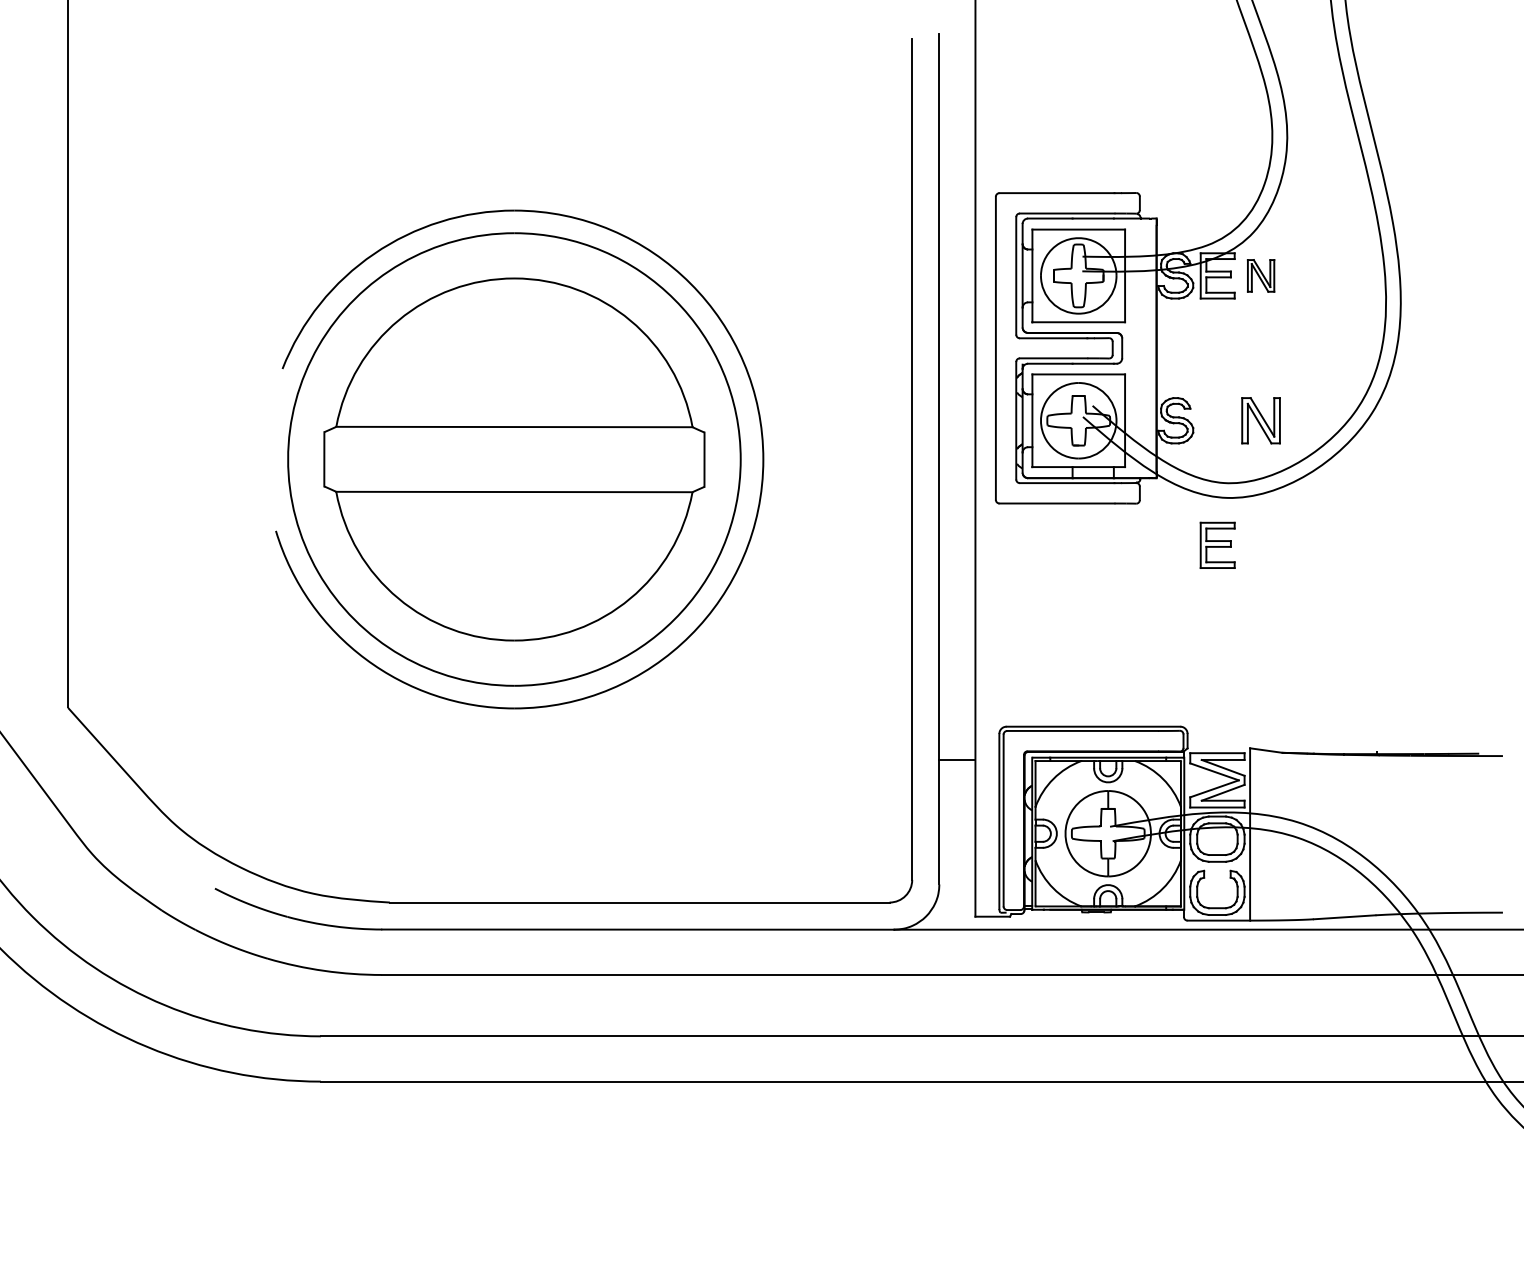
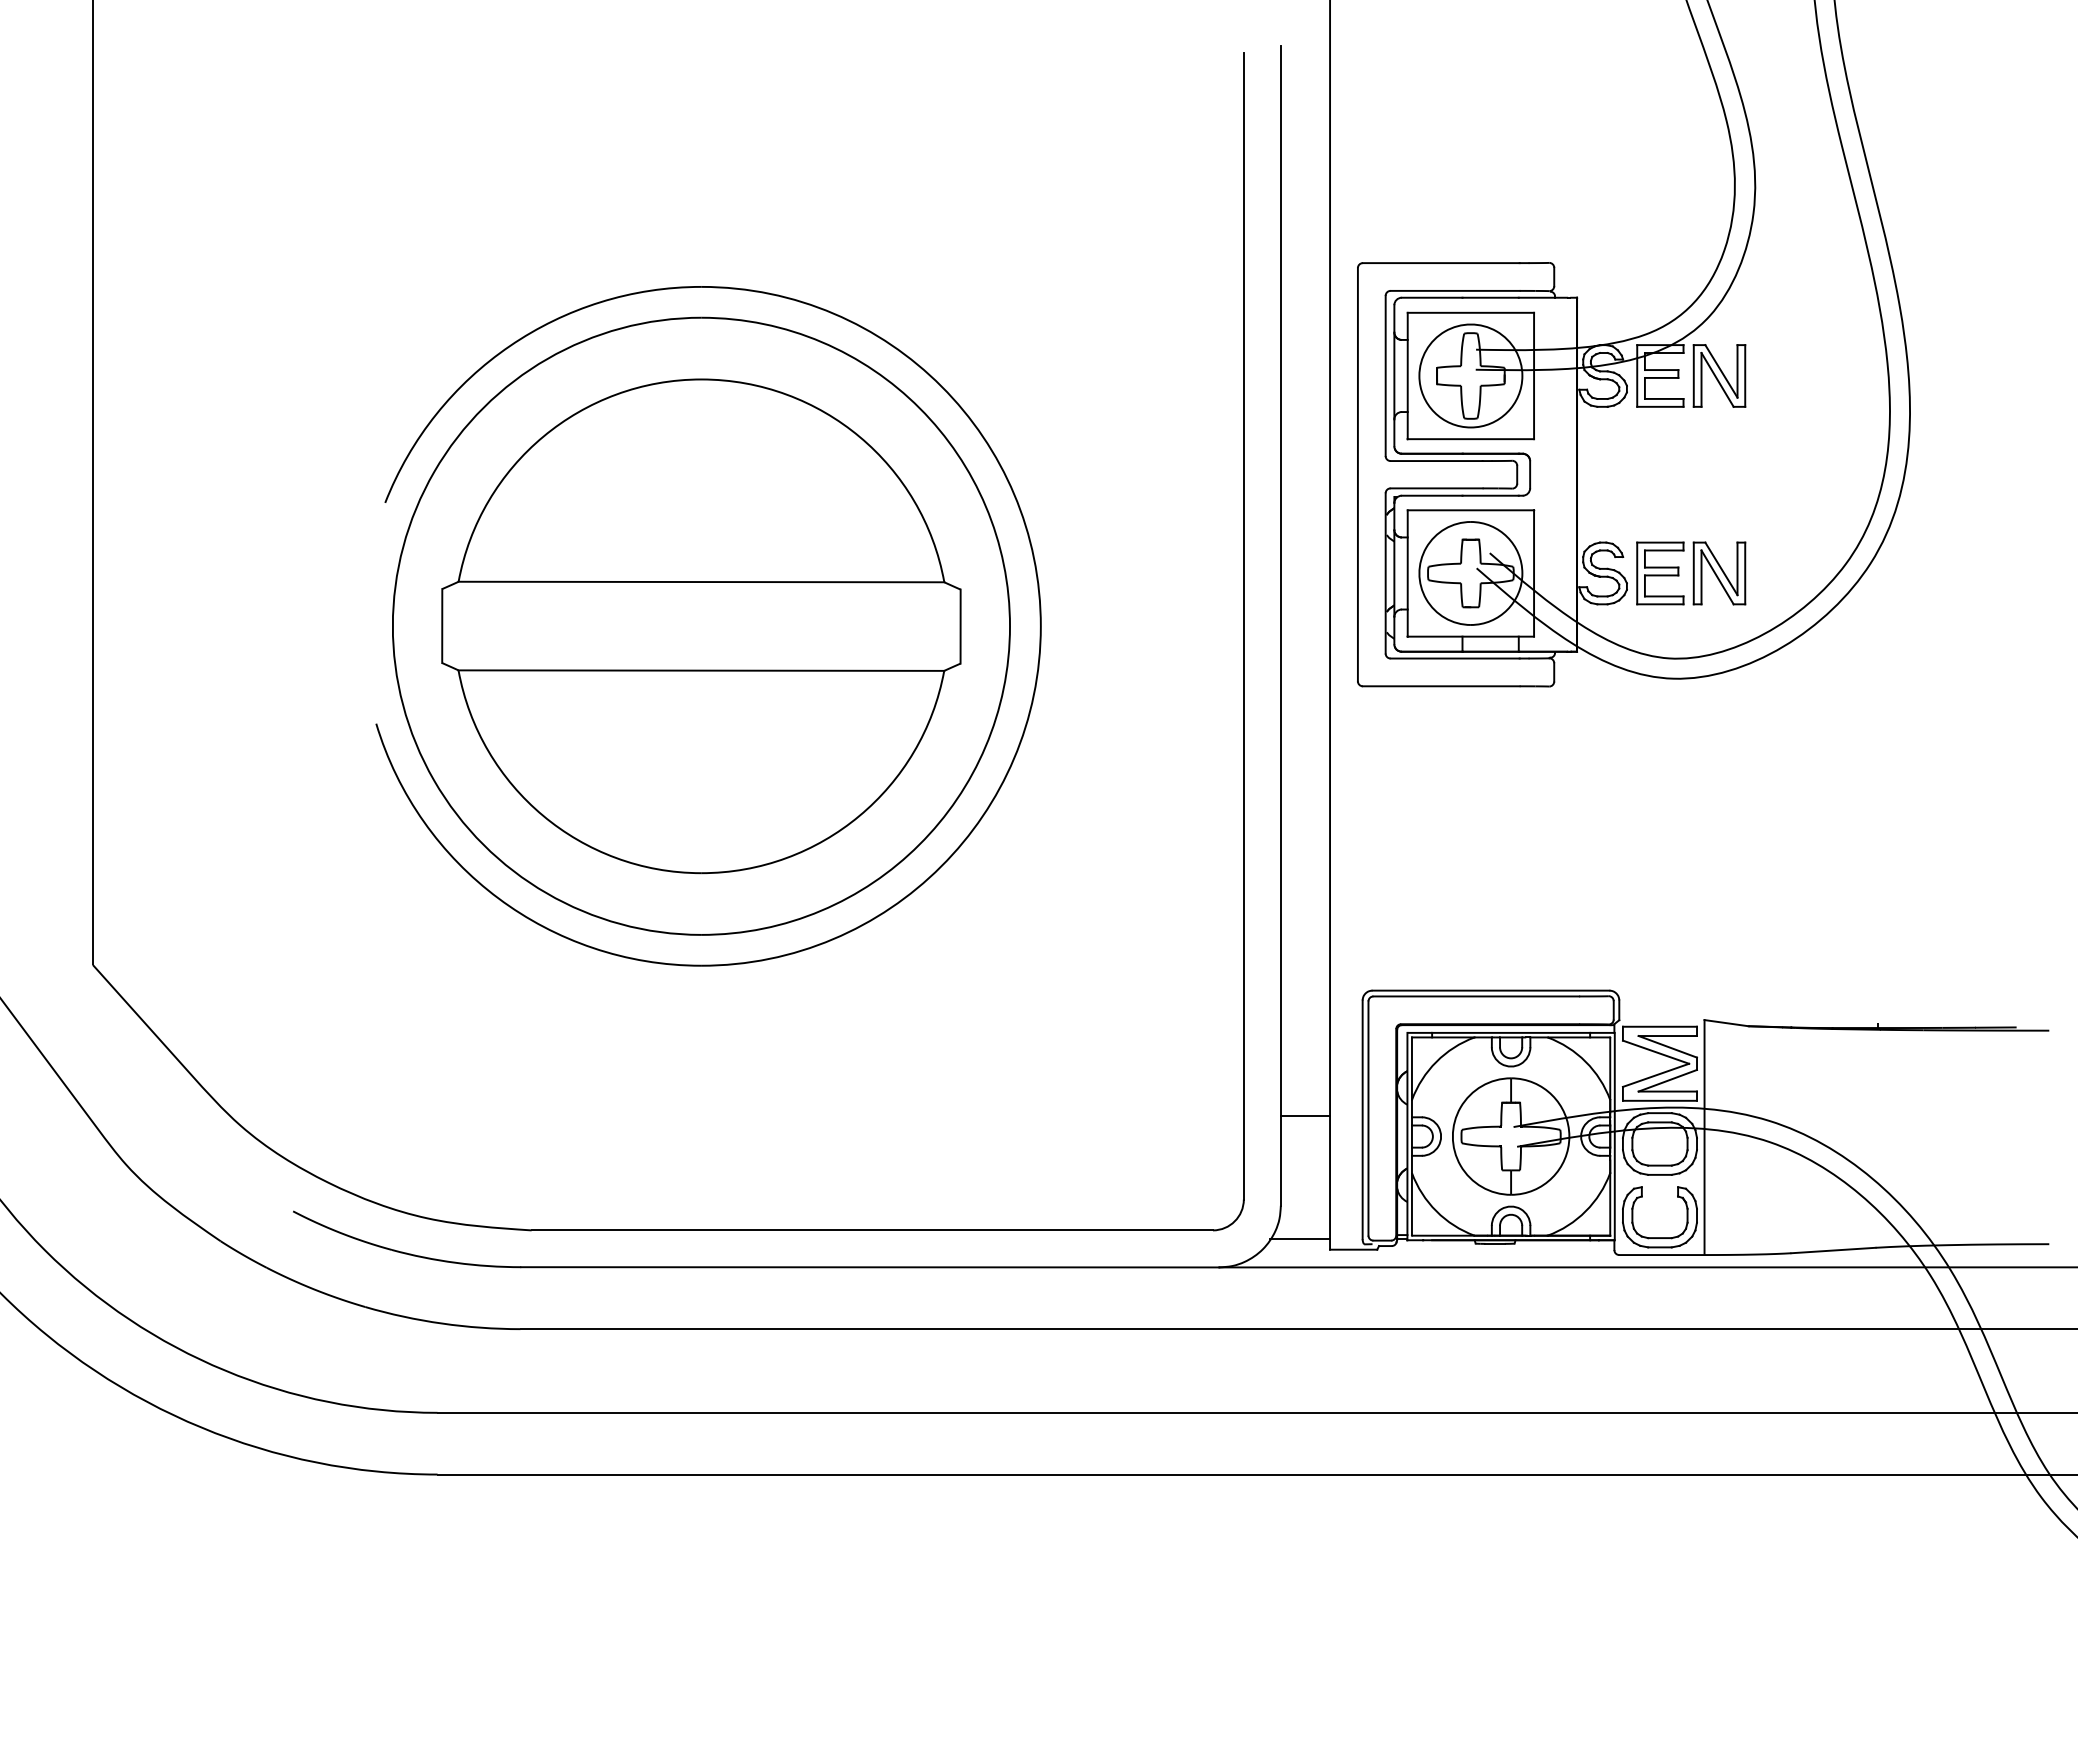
part: (1261, 275) -> (1719, 375), size x1.43
part: (1217, 545) -> (1660, 573), moved
line: (957, 760) -> (1305, 1115), moved
line: (953, 909) -> (1299, 1239), added

